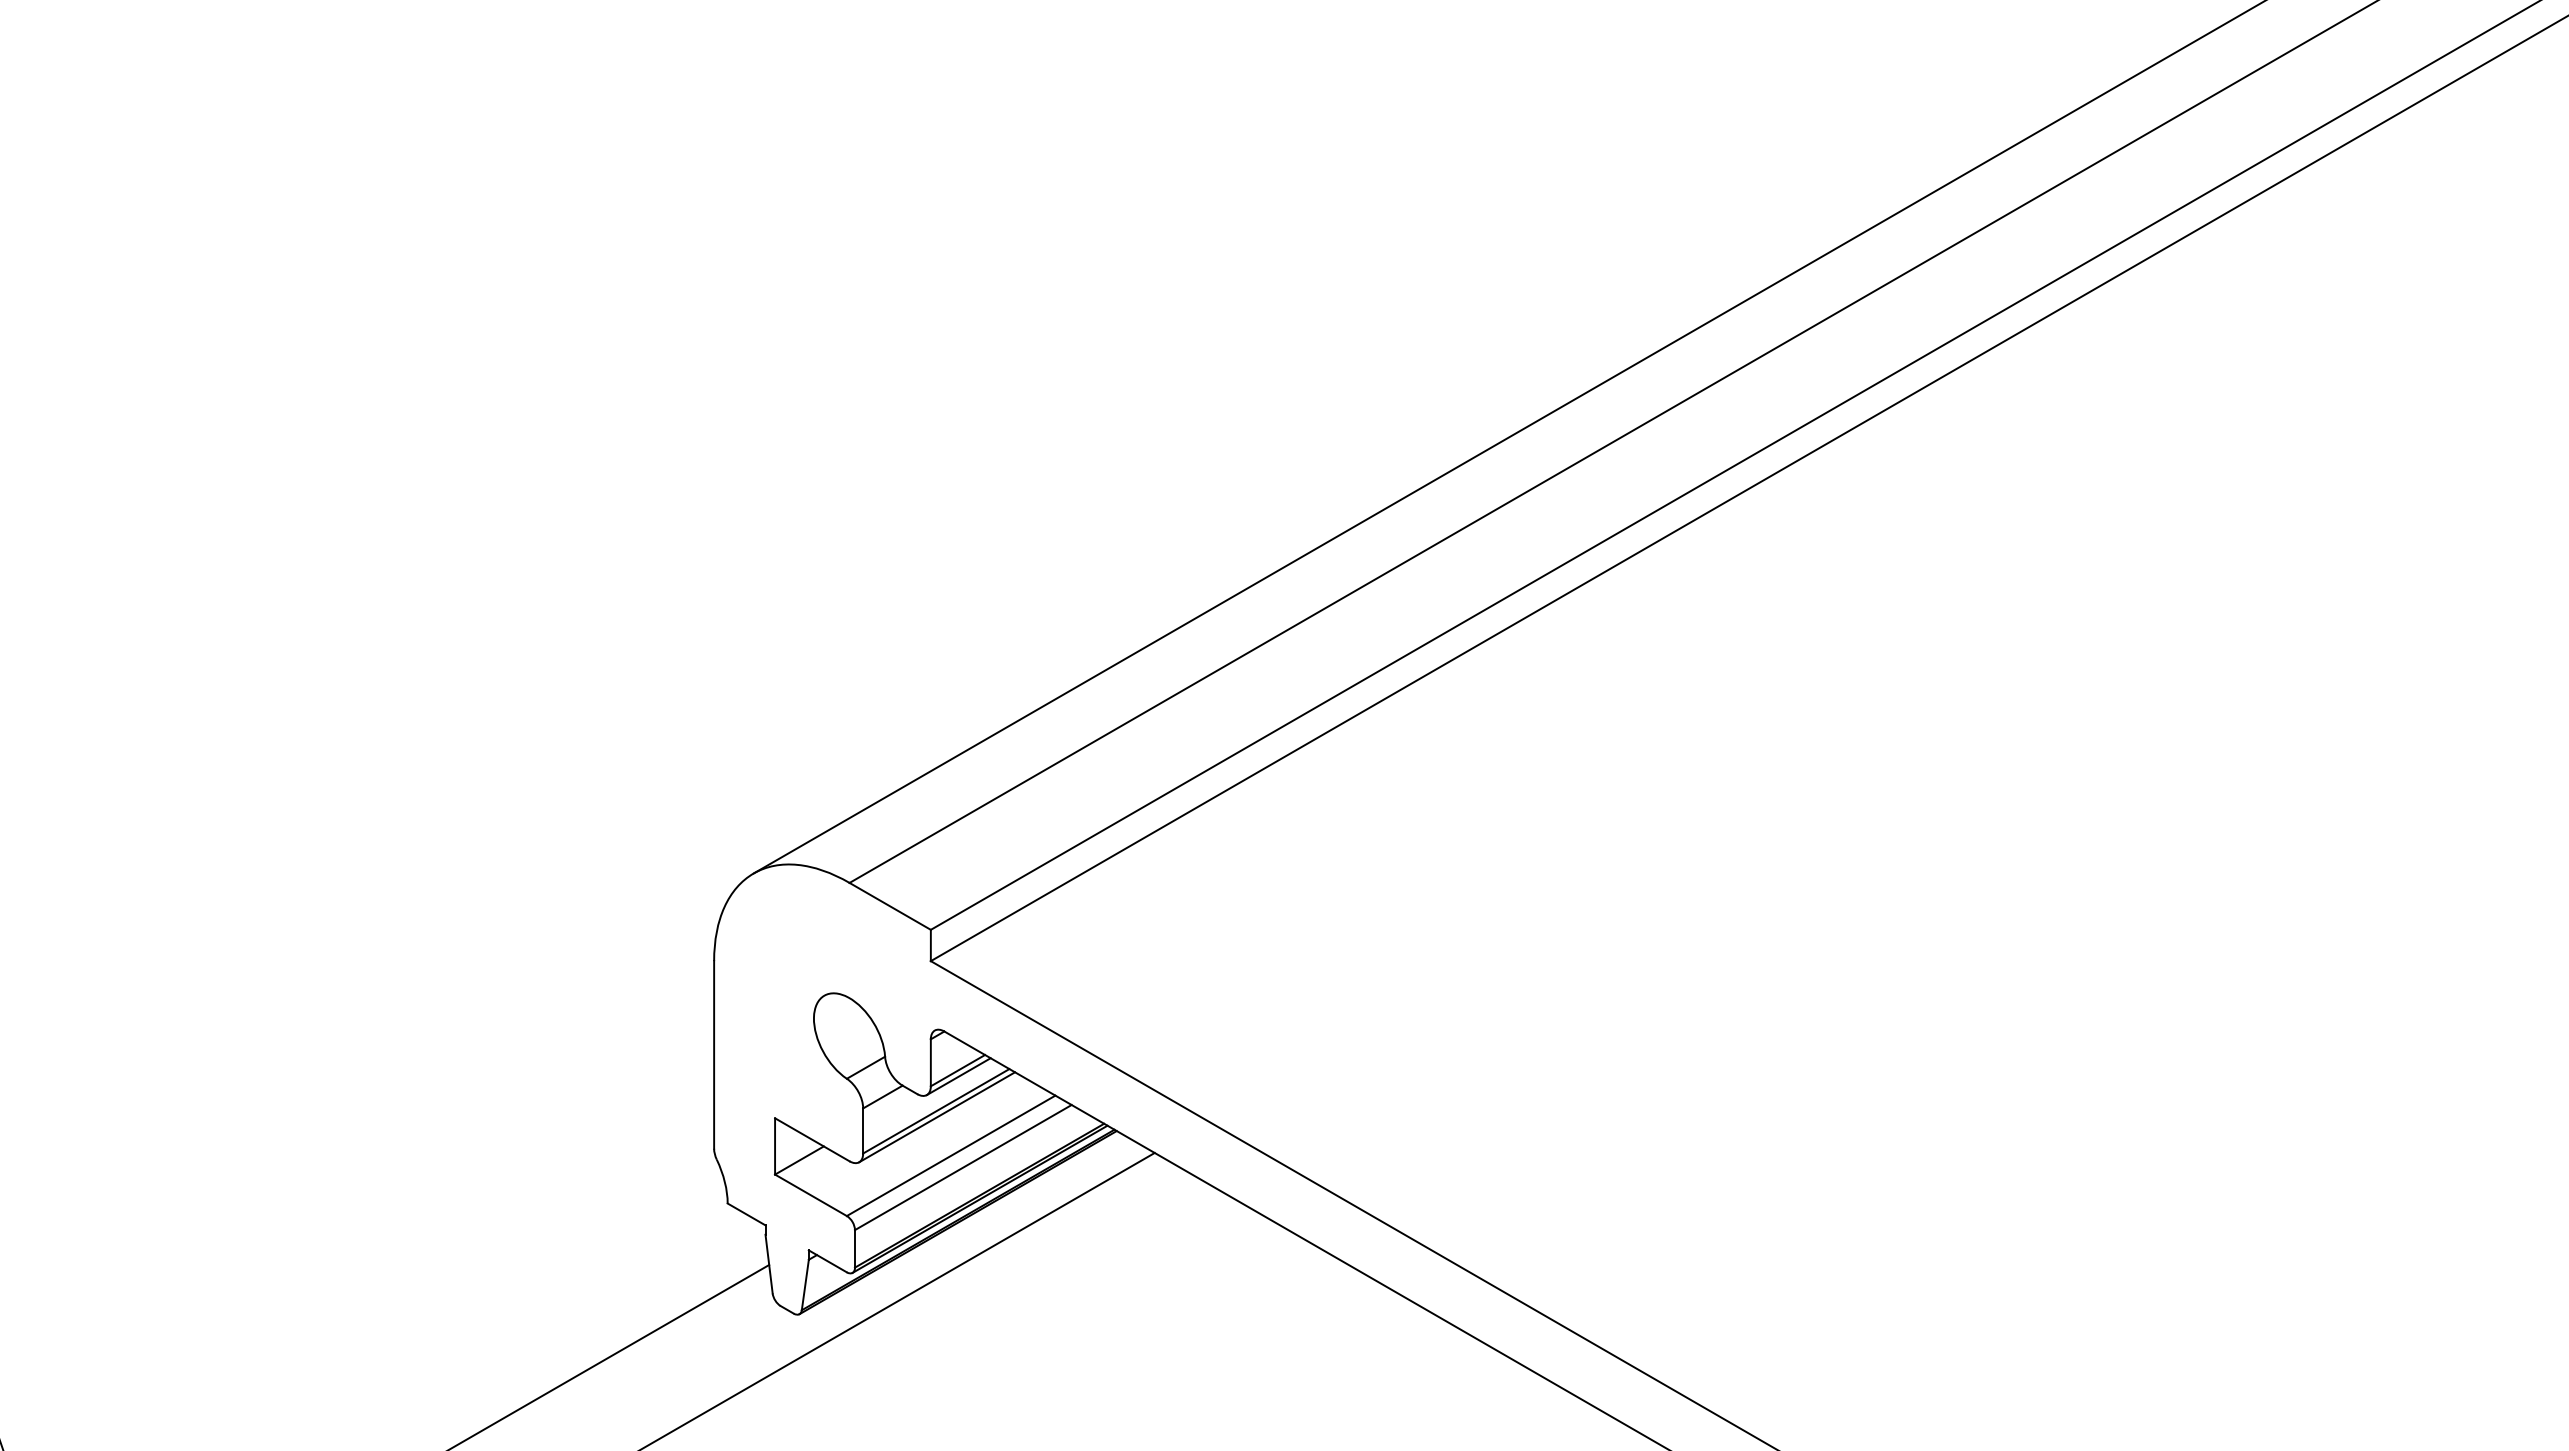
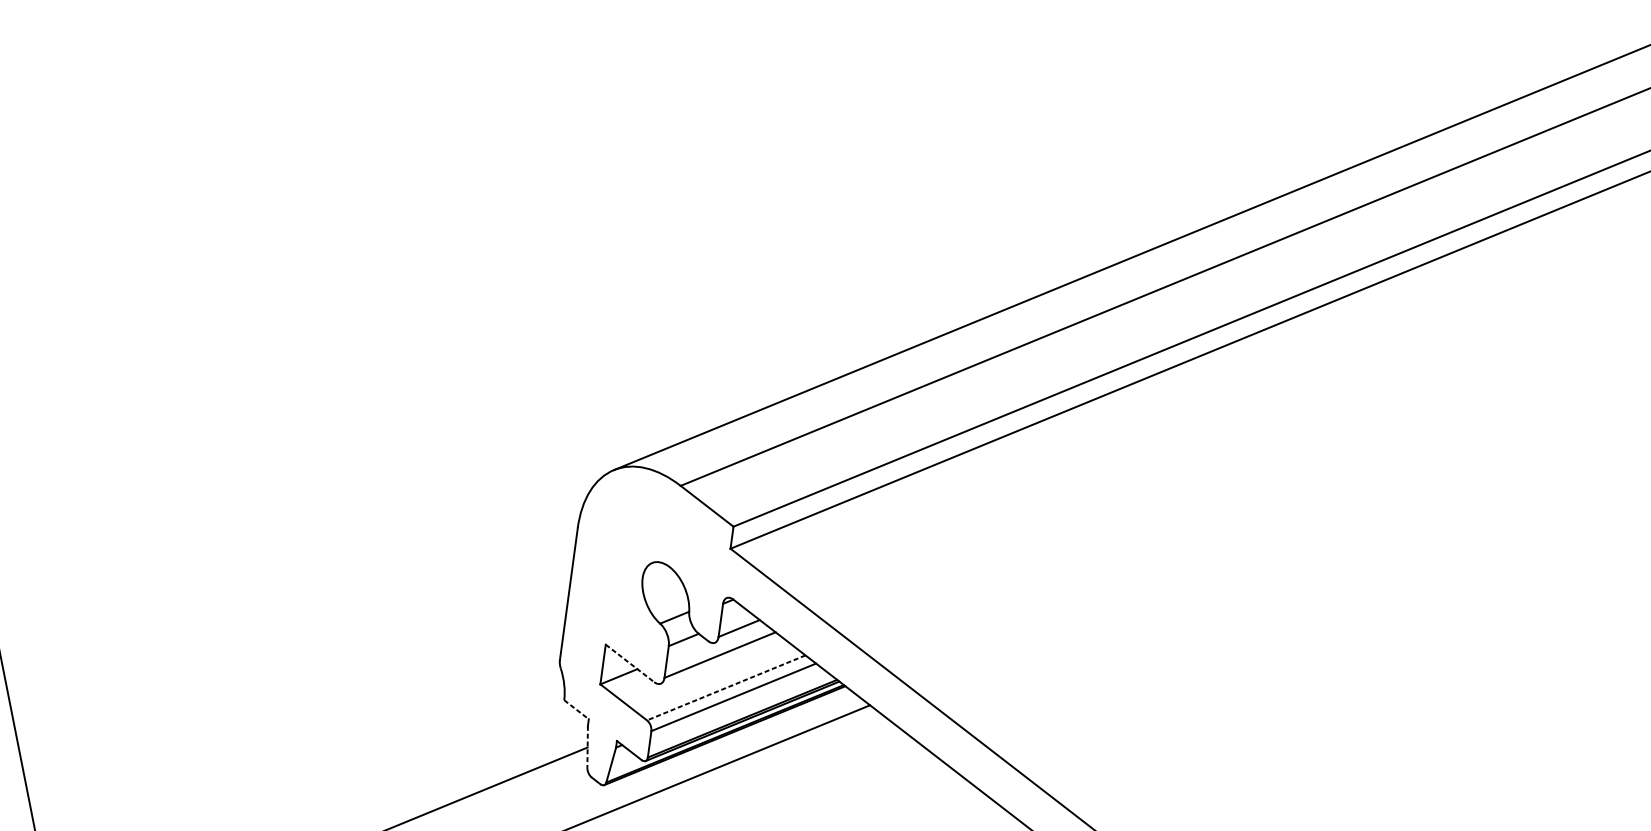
line: (958, 1076) -> (739, 632), removed
line: (937, 1117) -> (720, 659), removed
line: (812, 1140) -> (630, 663), solid -> dashed
line: (950, 1156) -> (725, 688), solid -> dashed
line: (746, 1214) -> (576, 709), solid -> dashed
line: (769, 1264) -> (587, 747), solid -> dashed

